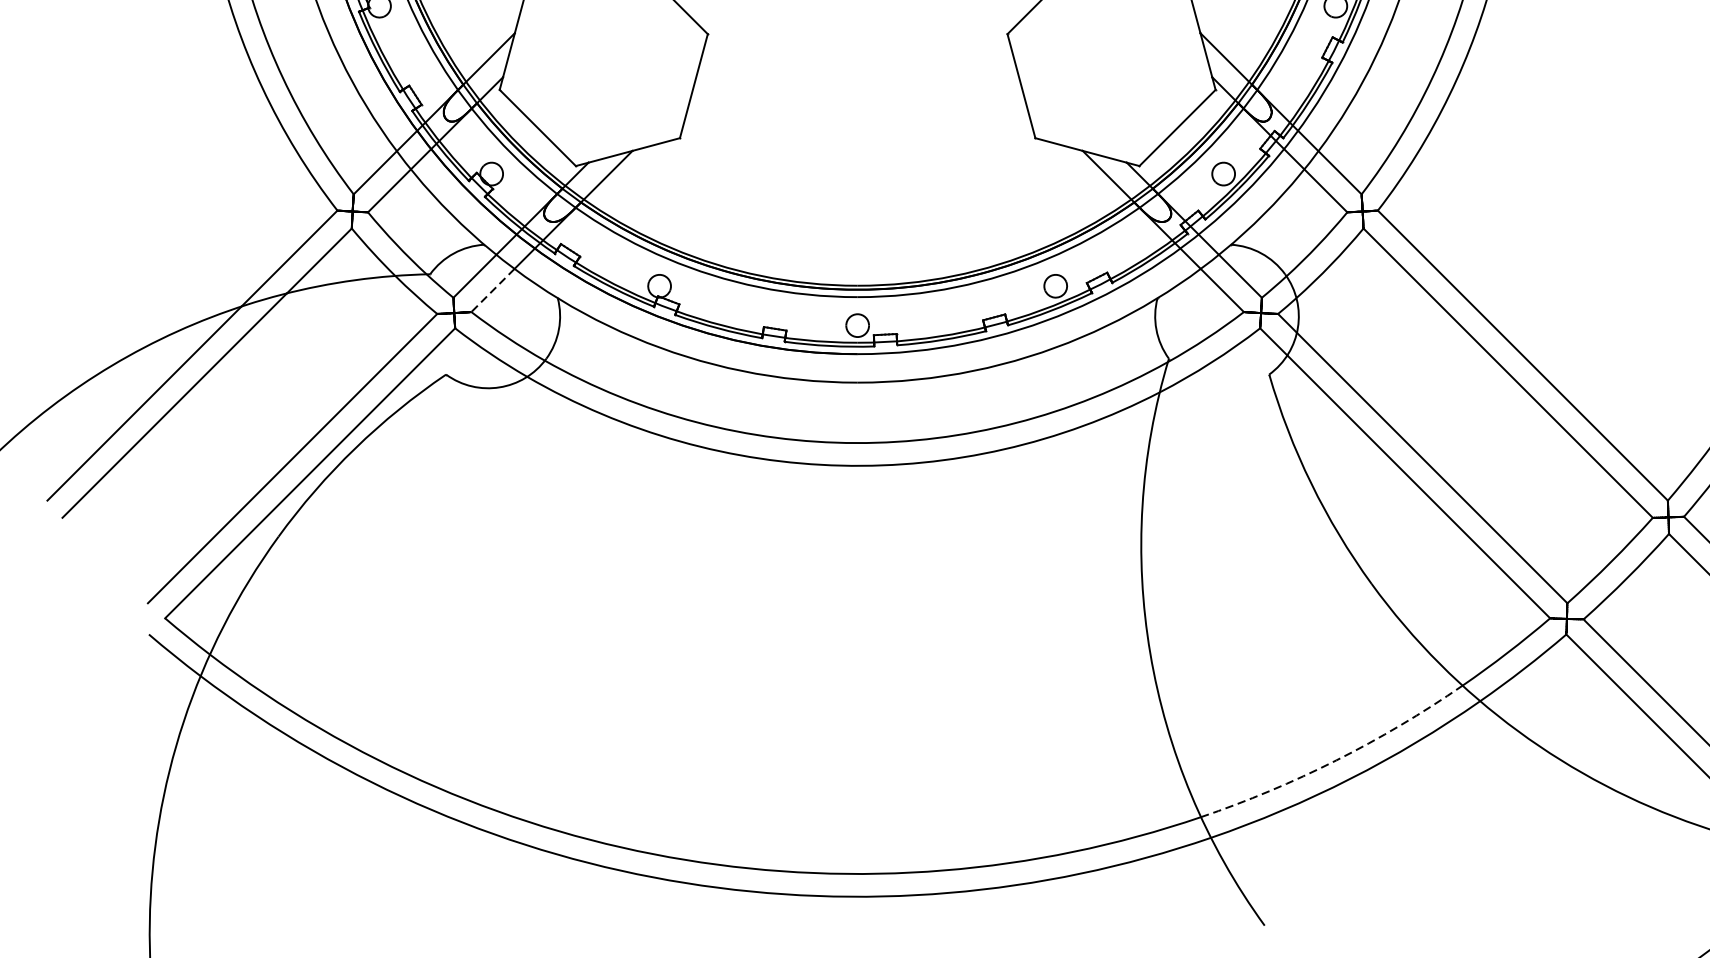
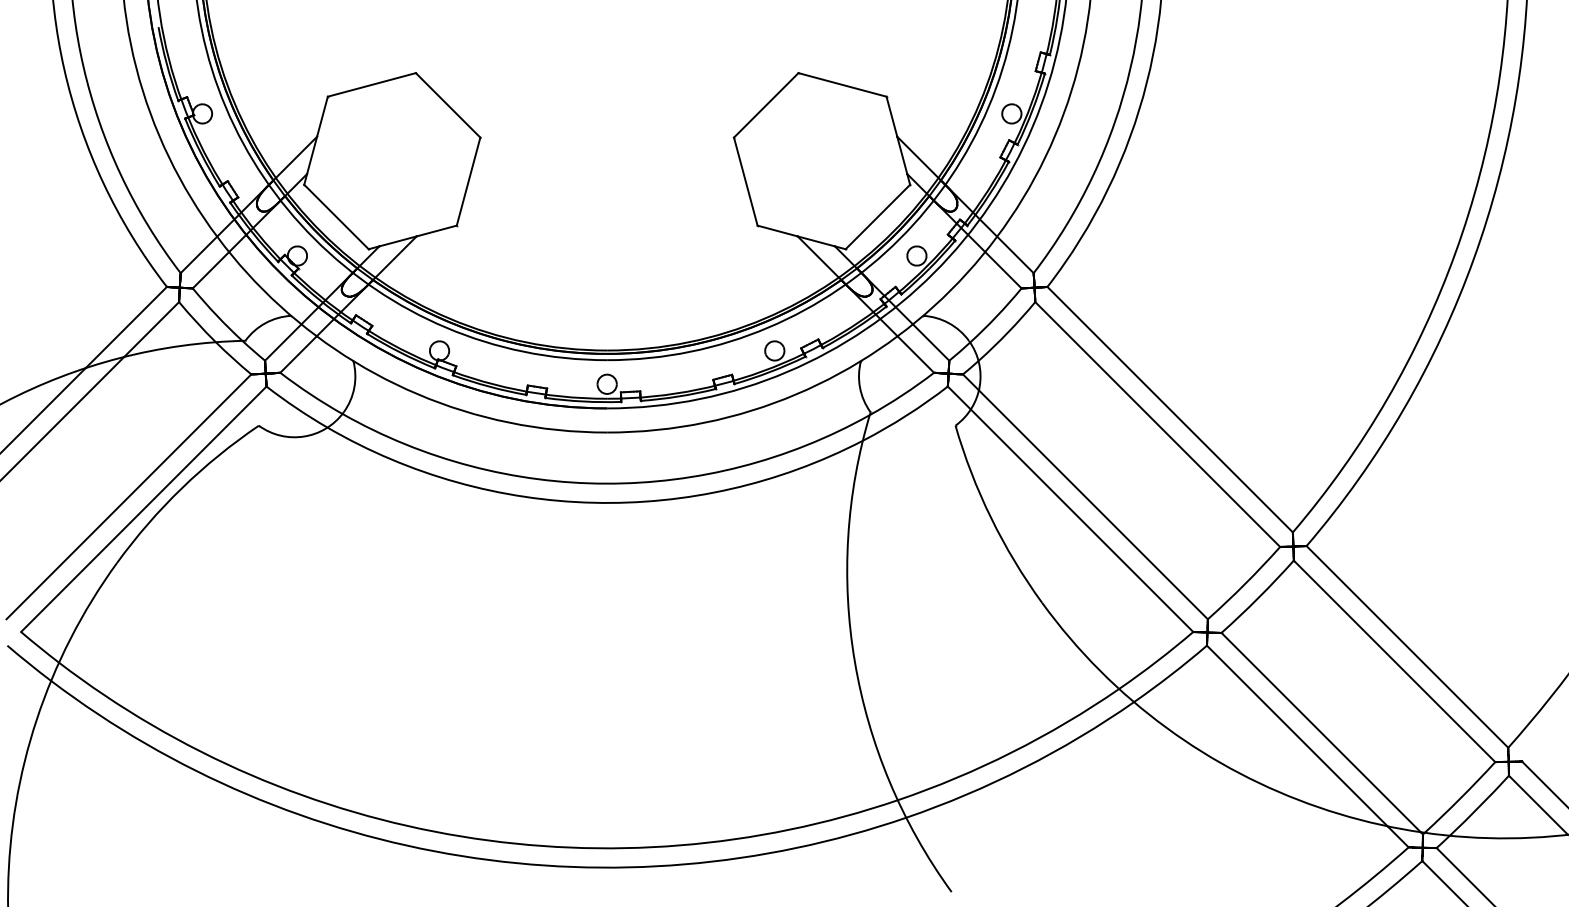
line: (492, 290) -> (298, 354), dashed -> solid
arc: (1336, 760) -> (1012, 752), dashed -> solid

